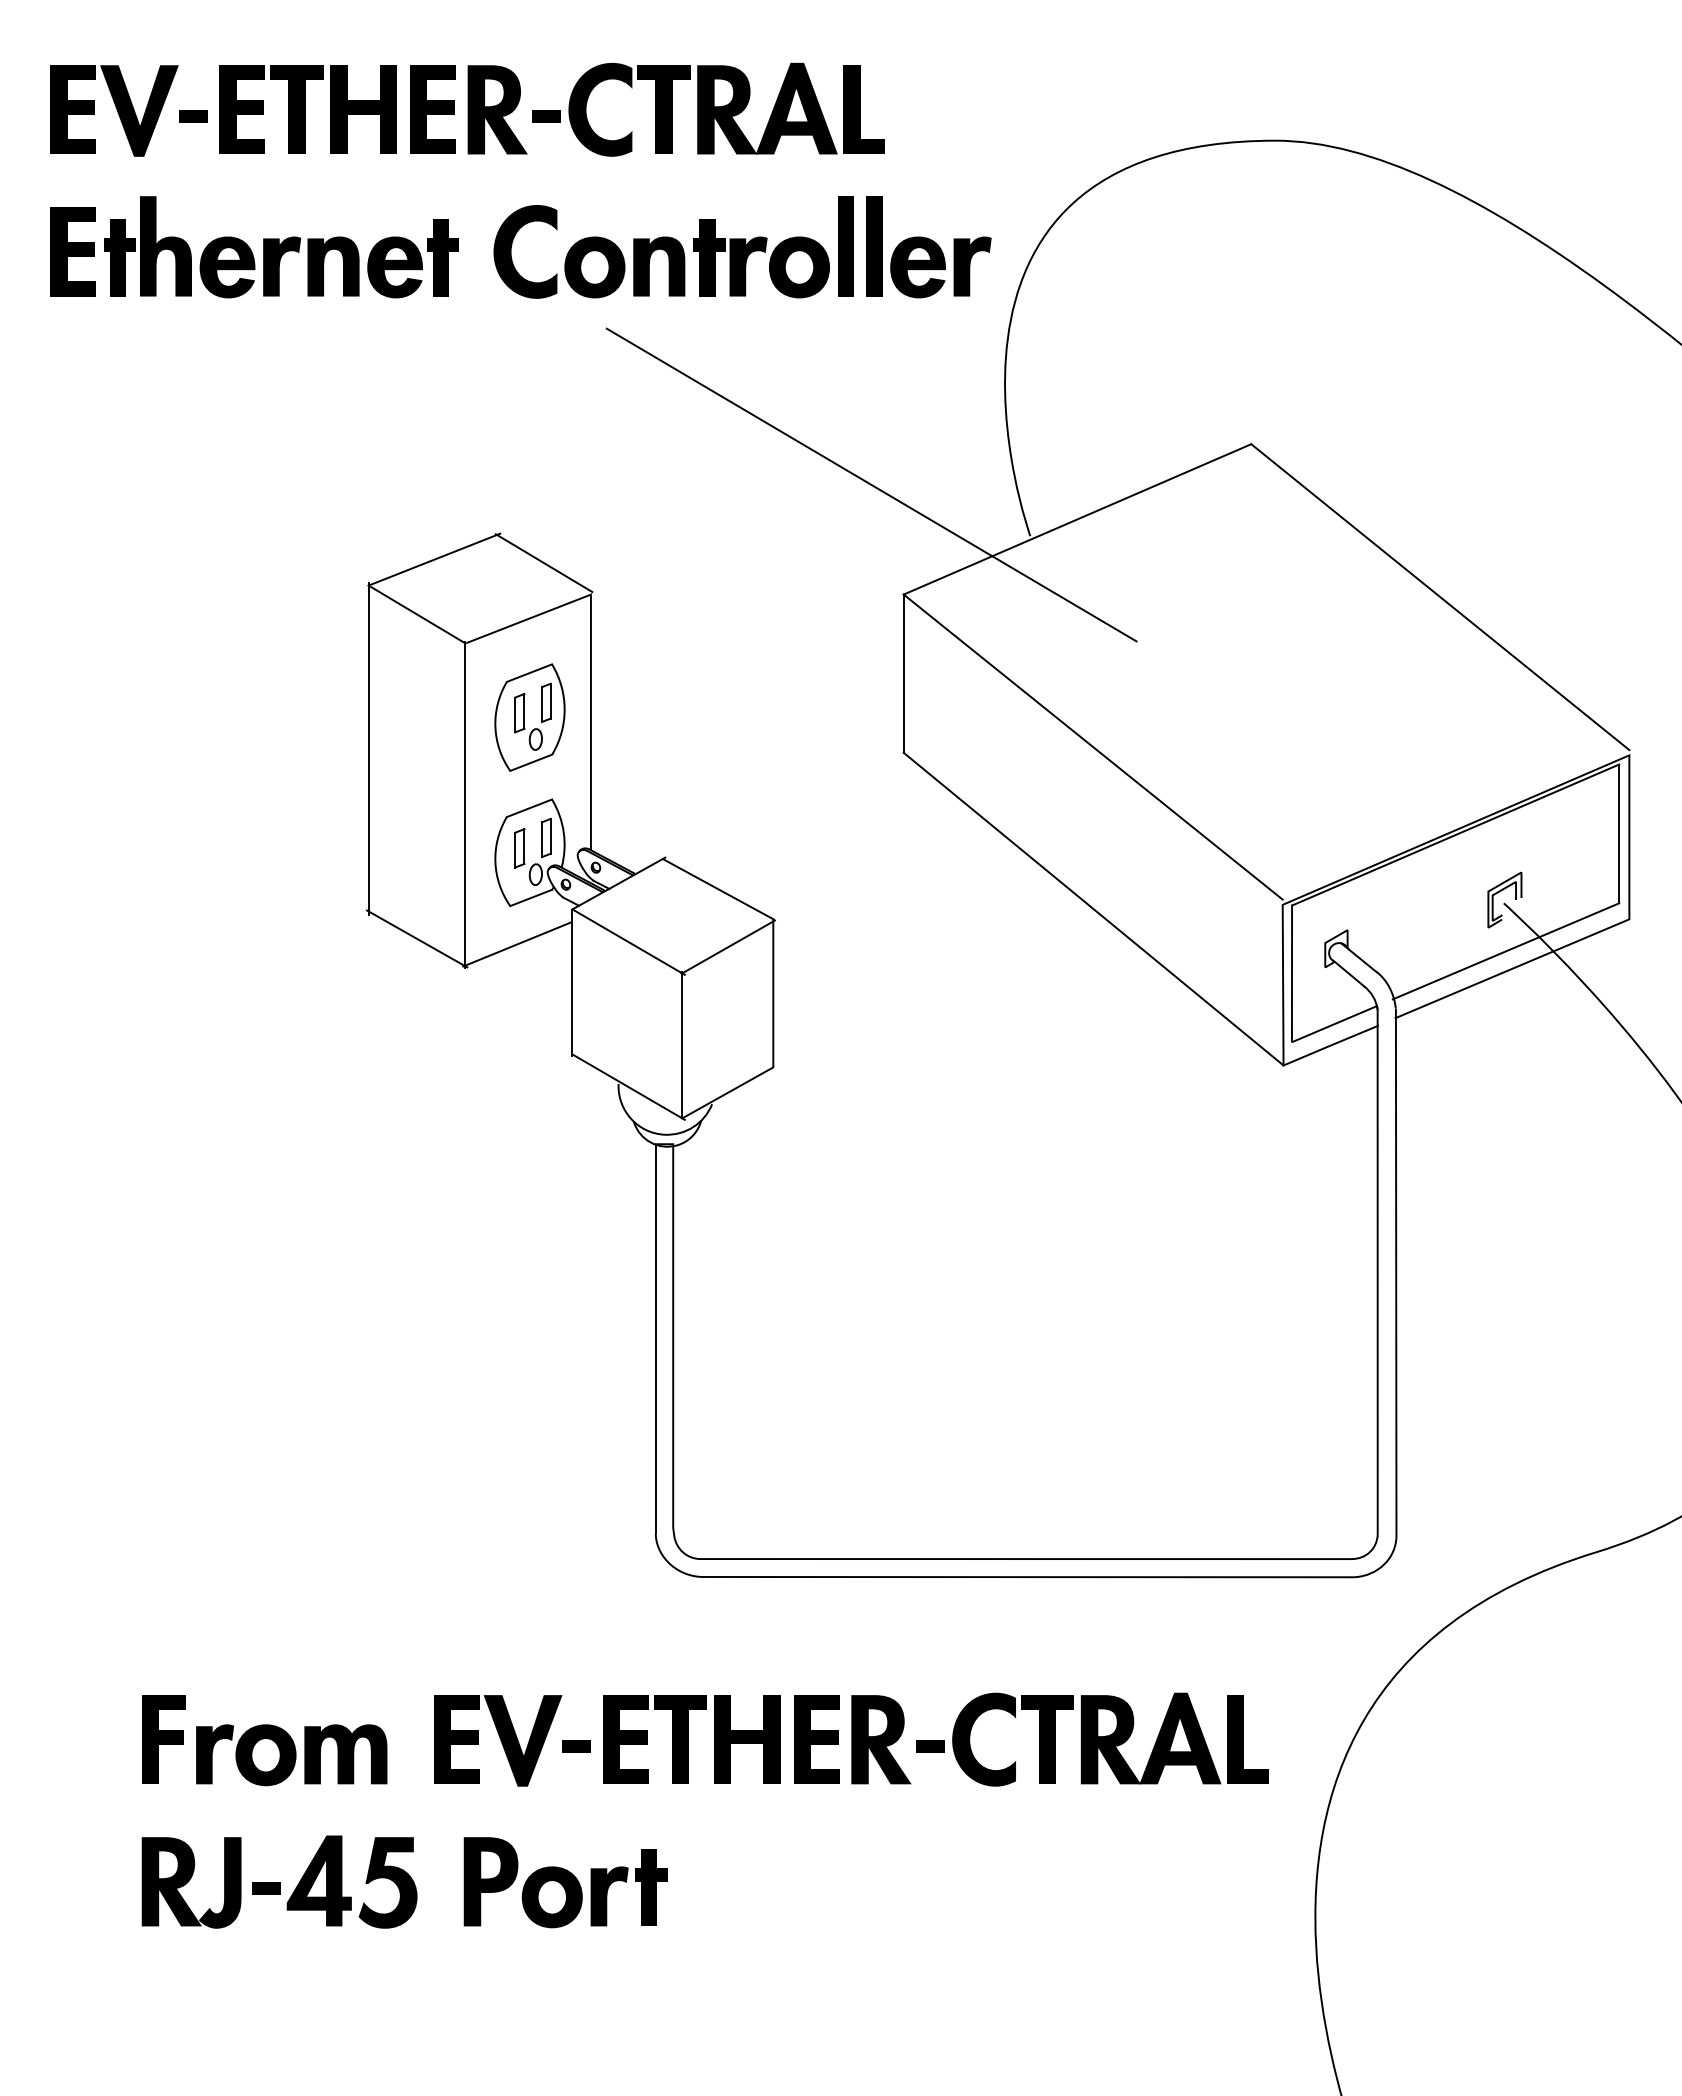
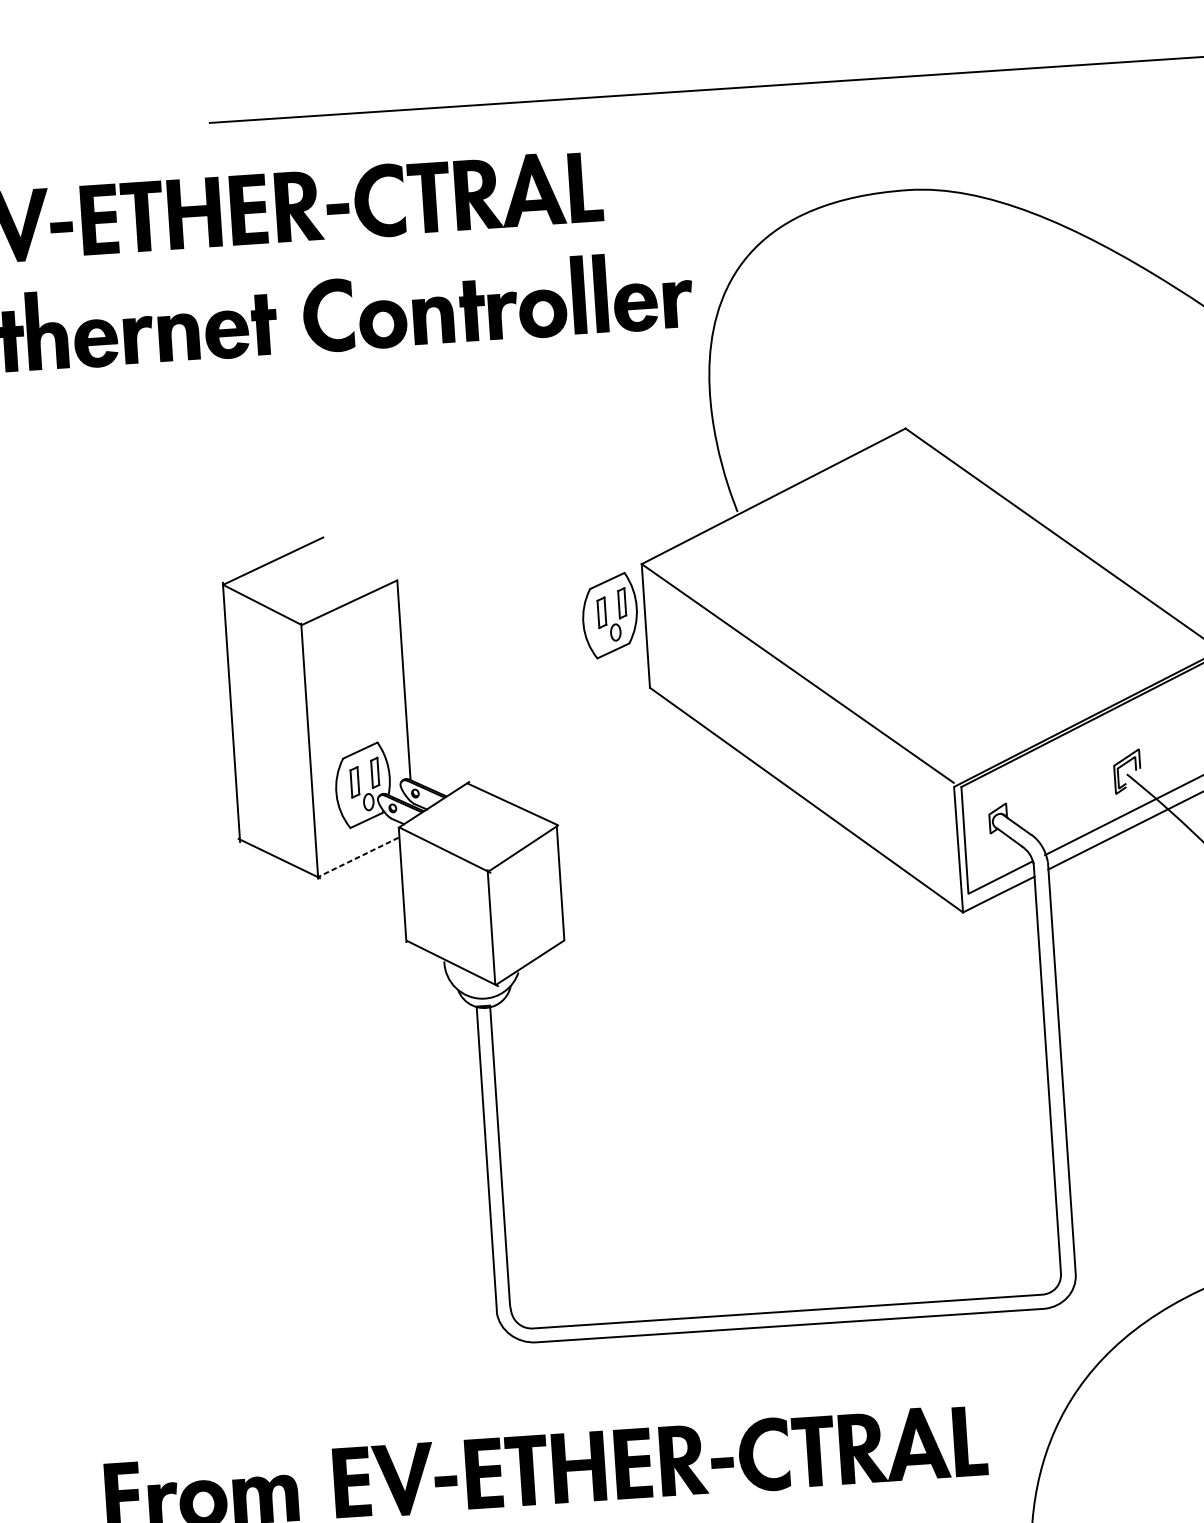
line: (871, 484) -> (610, 479), removed
line: (543, 563) -> (358, 558), removed
part: (529, 717) -> (609, 615), moved
line: (516, 944) -> (357, 857), solid -> dashed

